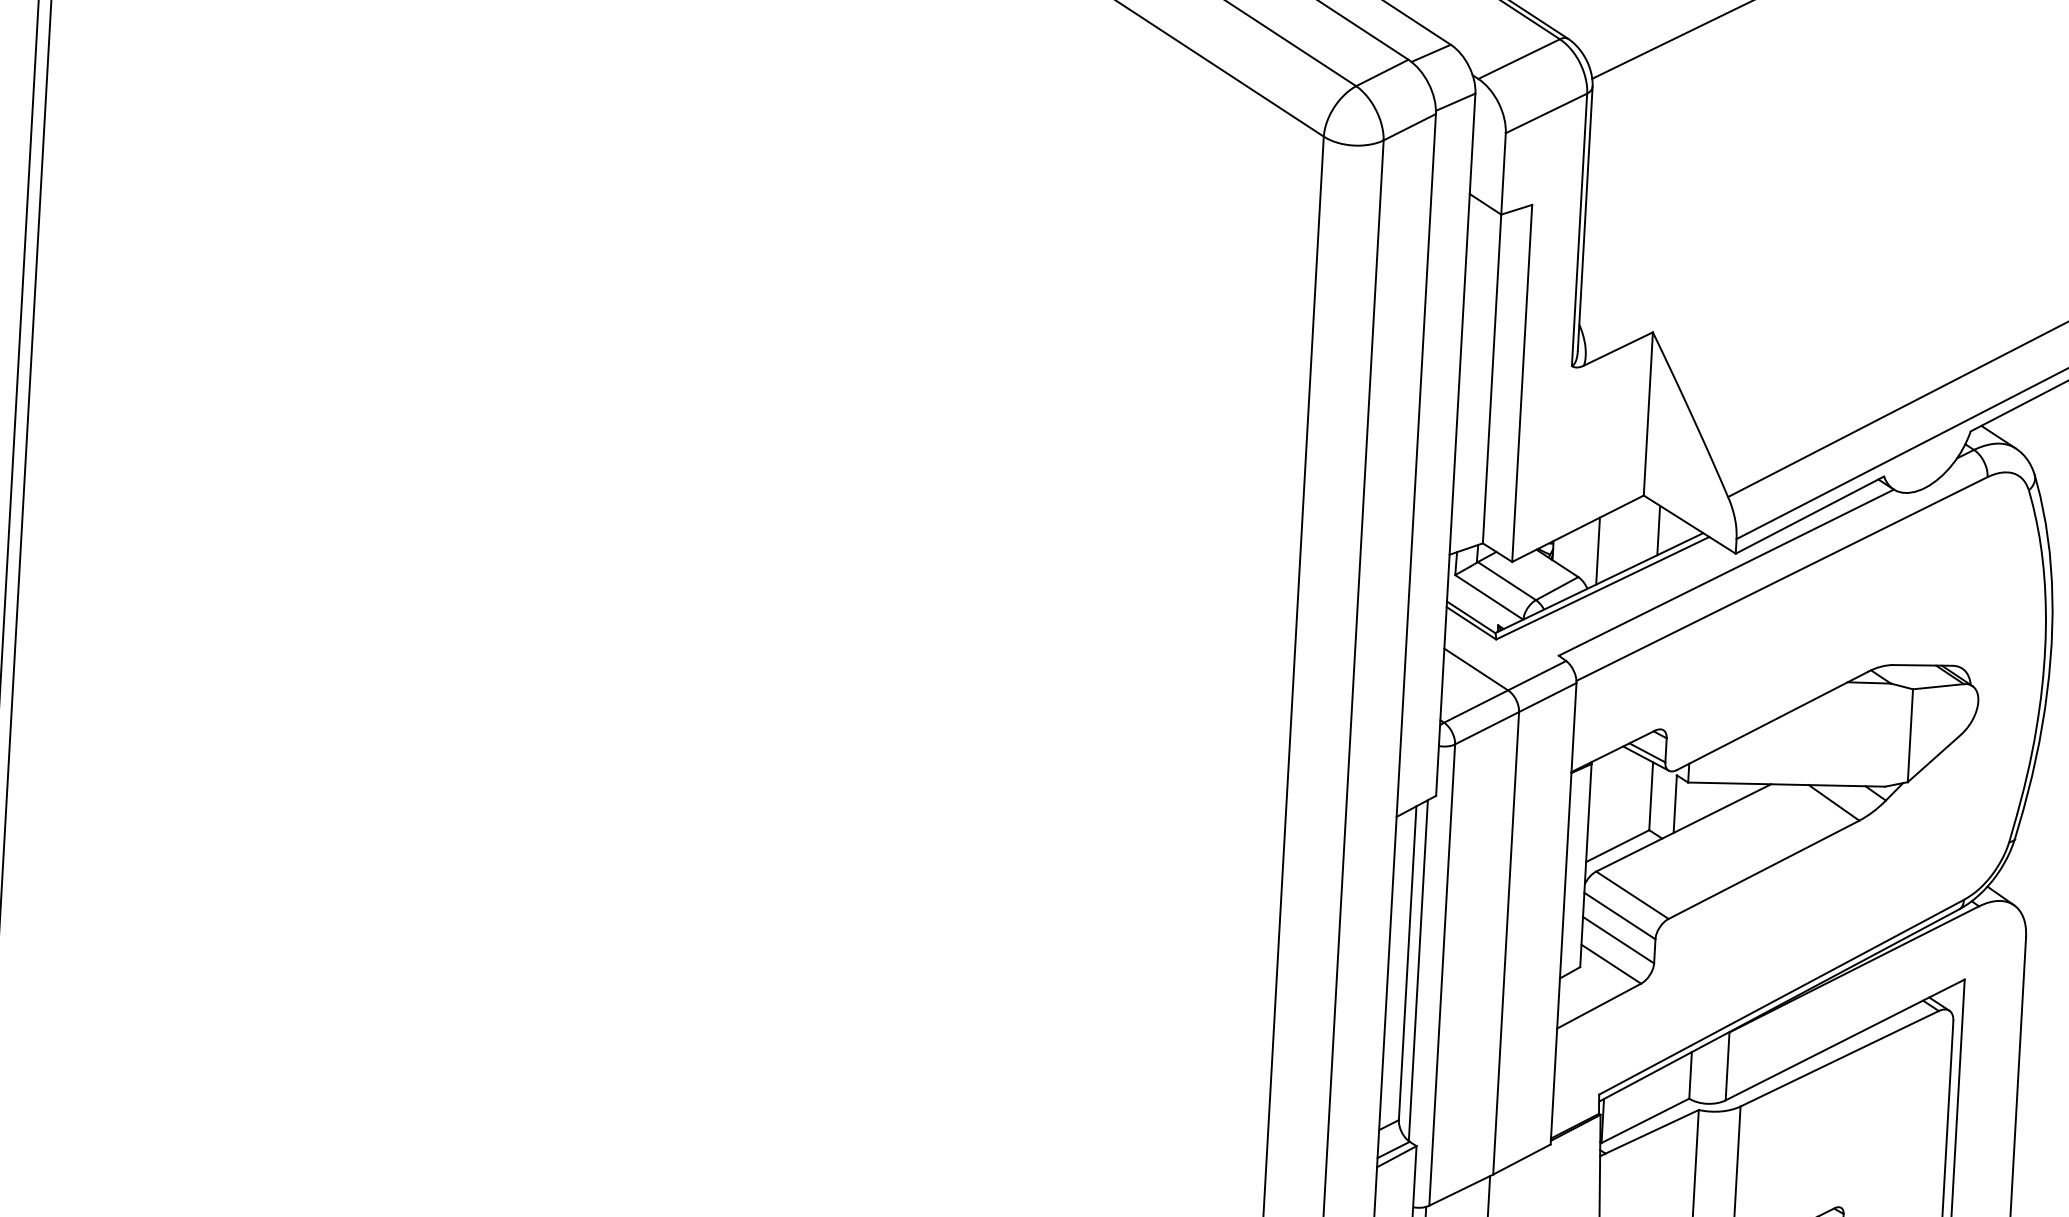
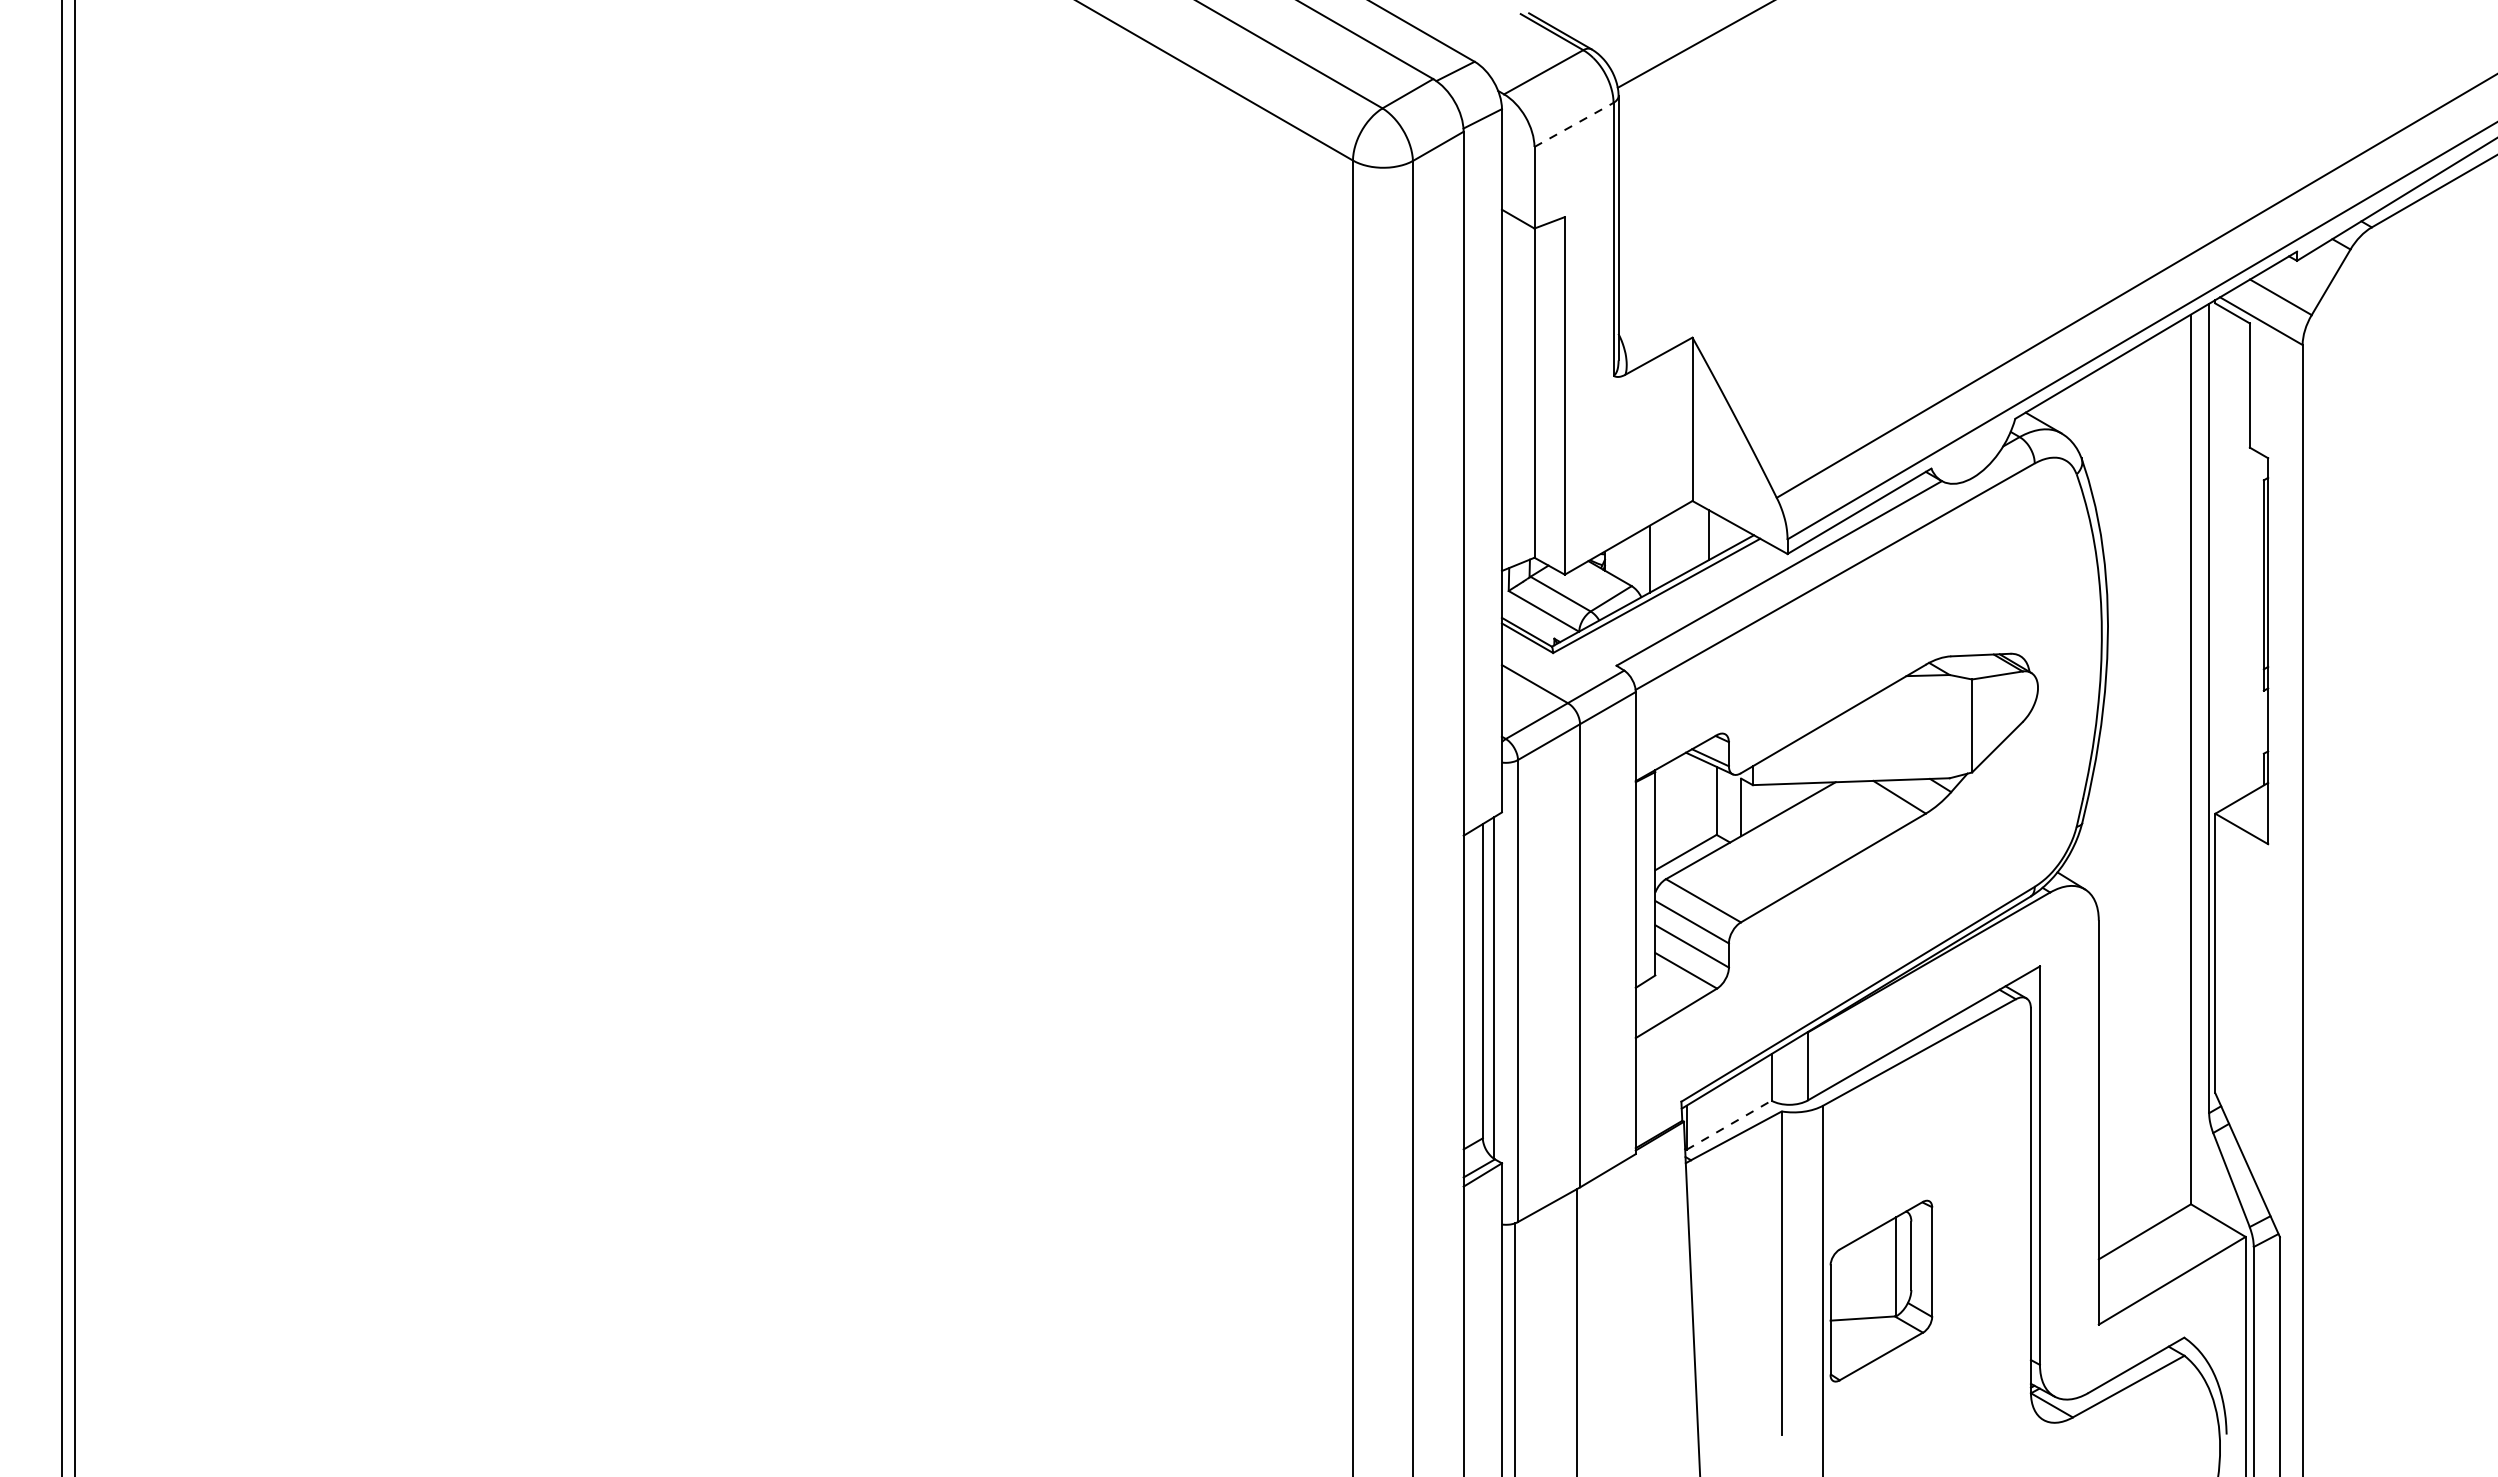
line: (1546, 112) -> (1574, 124), solid -> dashed
line: (1645, 1121) -> (1729, 1125), solid -> dashed

